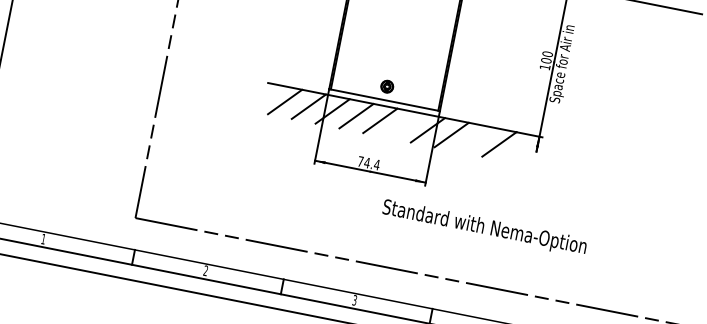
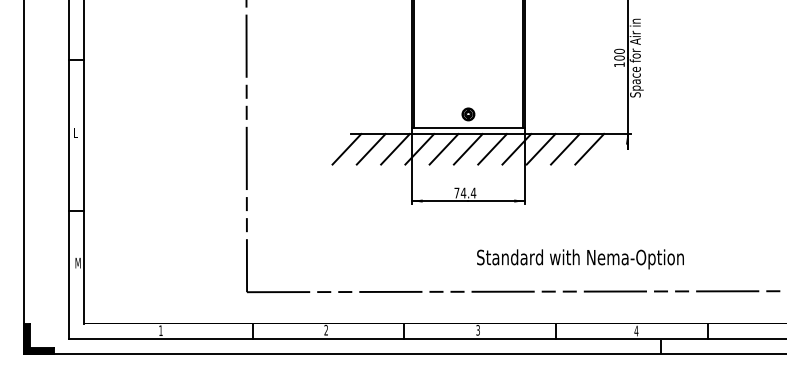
line: (260, 97) -> (346, 149), added
line: (404, 125) -> (492, 149), added
line: (475, 139) -> (565, 149), added
text: (484, 228) -> (580, 259), moved

